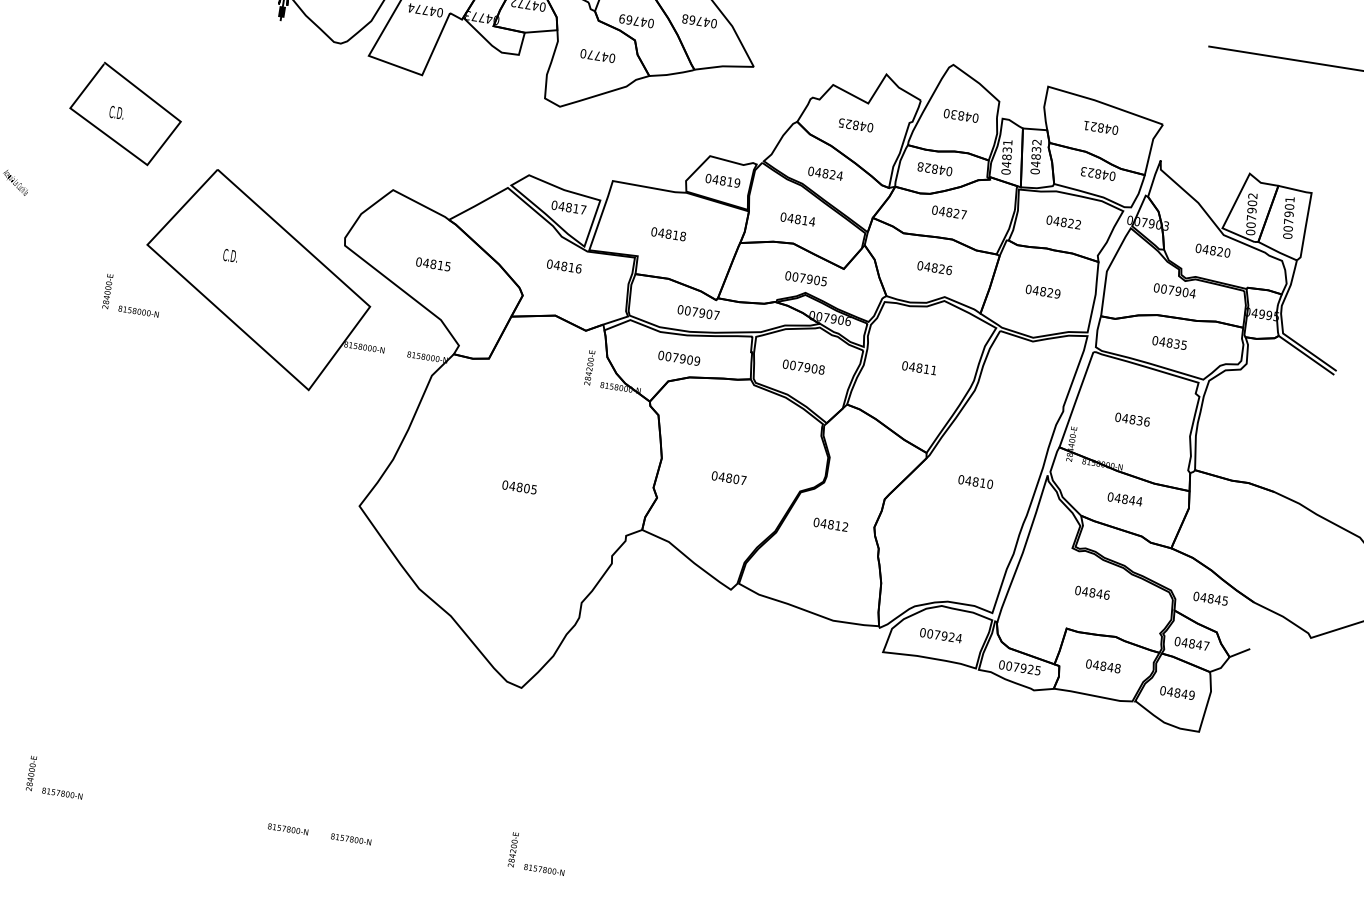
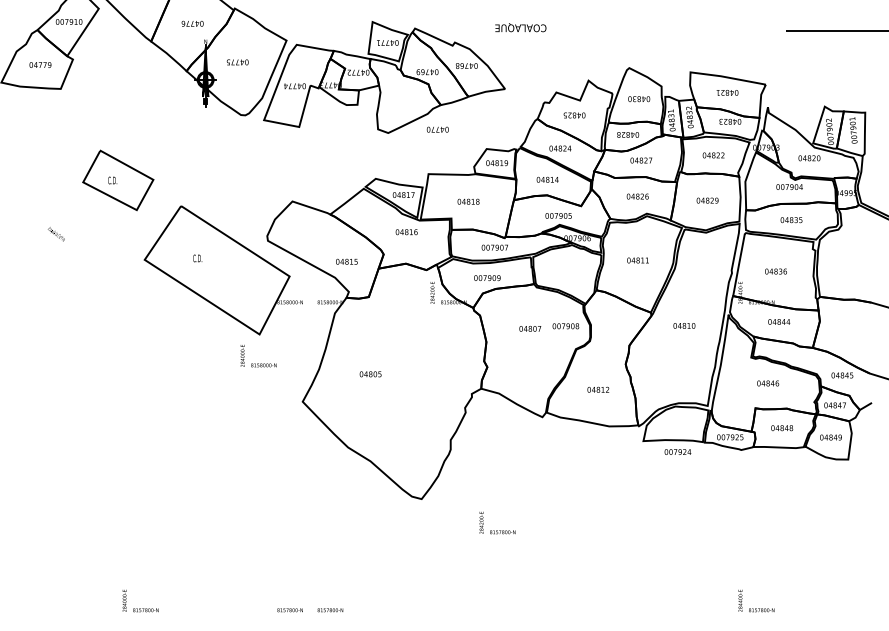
text: (597, 55) -> (437, 129), moved
text: (432, 263) -> (346, 261), moved
text: (132, 296) -> (258, 356), moved
text: (803, 367) -> (565, 326), moved
text: (729, 477) -> (530, 328), moved
text: (519, 487) -> (370, 374), moved
text: (831, 524) -> (598, 389), moved
text: (940, 634) -> (677, 451), moved
text: (538, 853) -> (497, 522), moved

